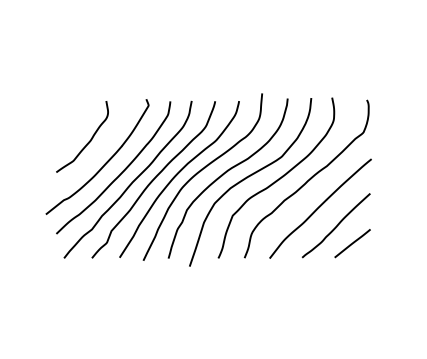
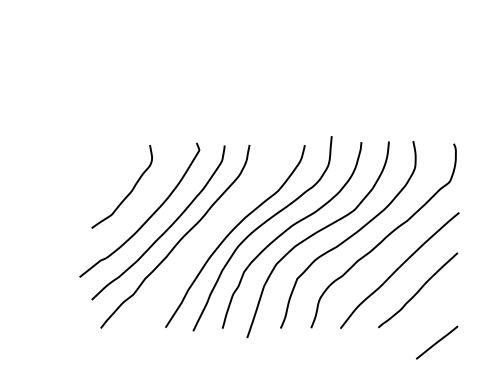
curve: (153, 179) -> (205, 236), removed
line: (352, 243) -> (436, 342), moved

